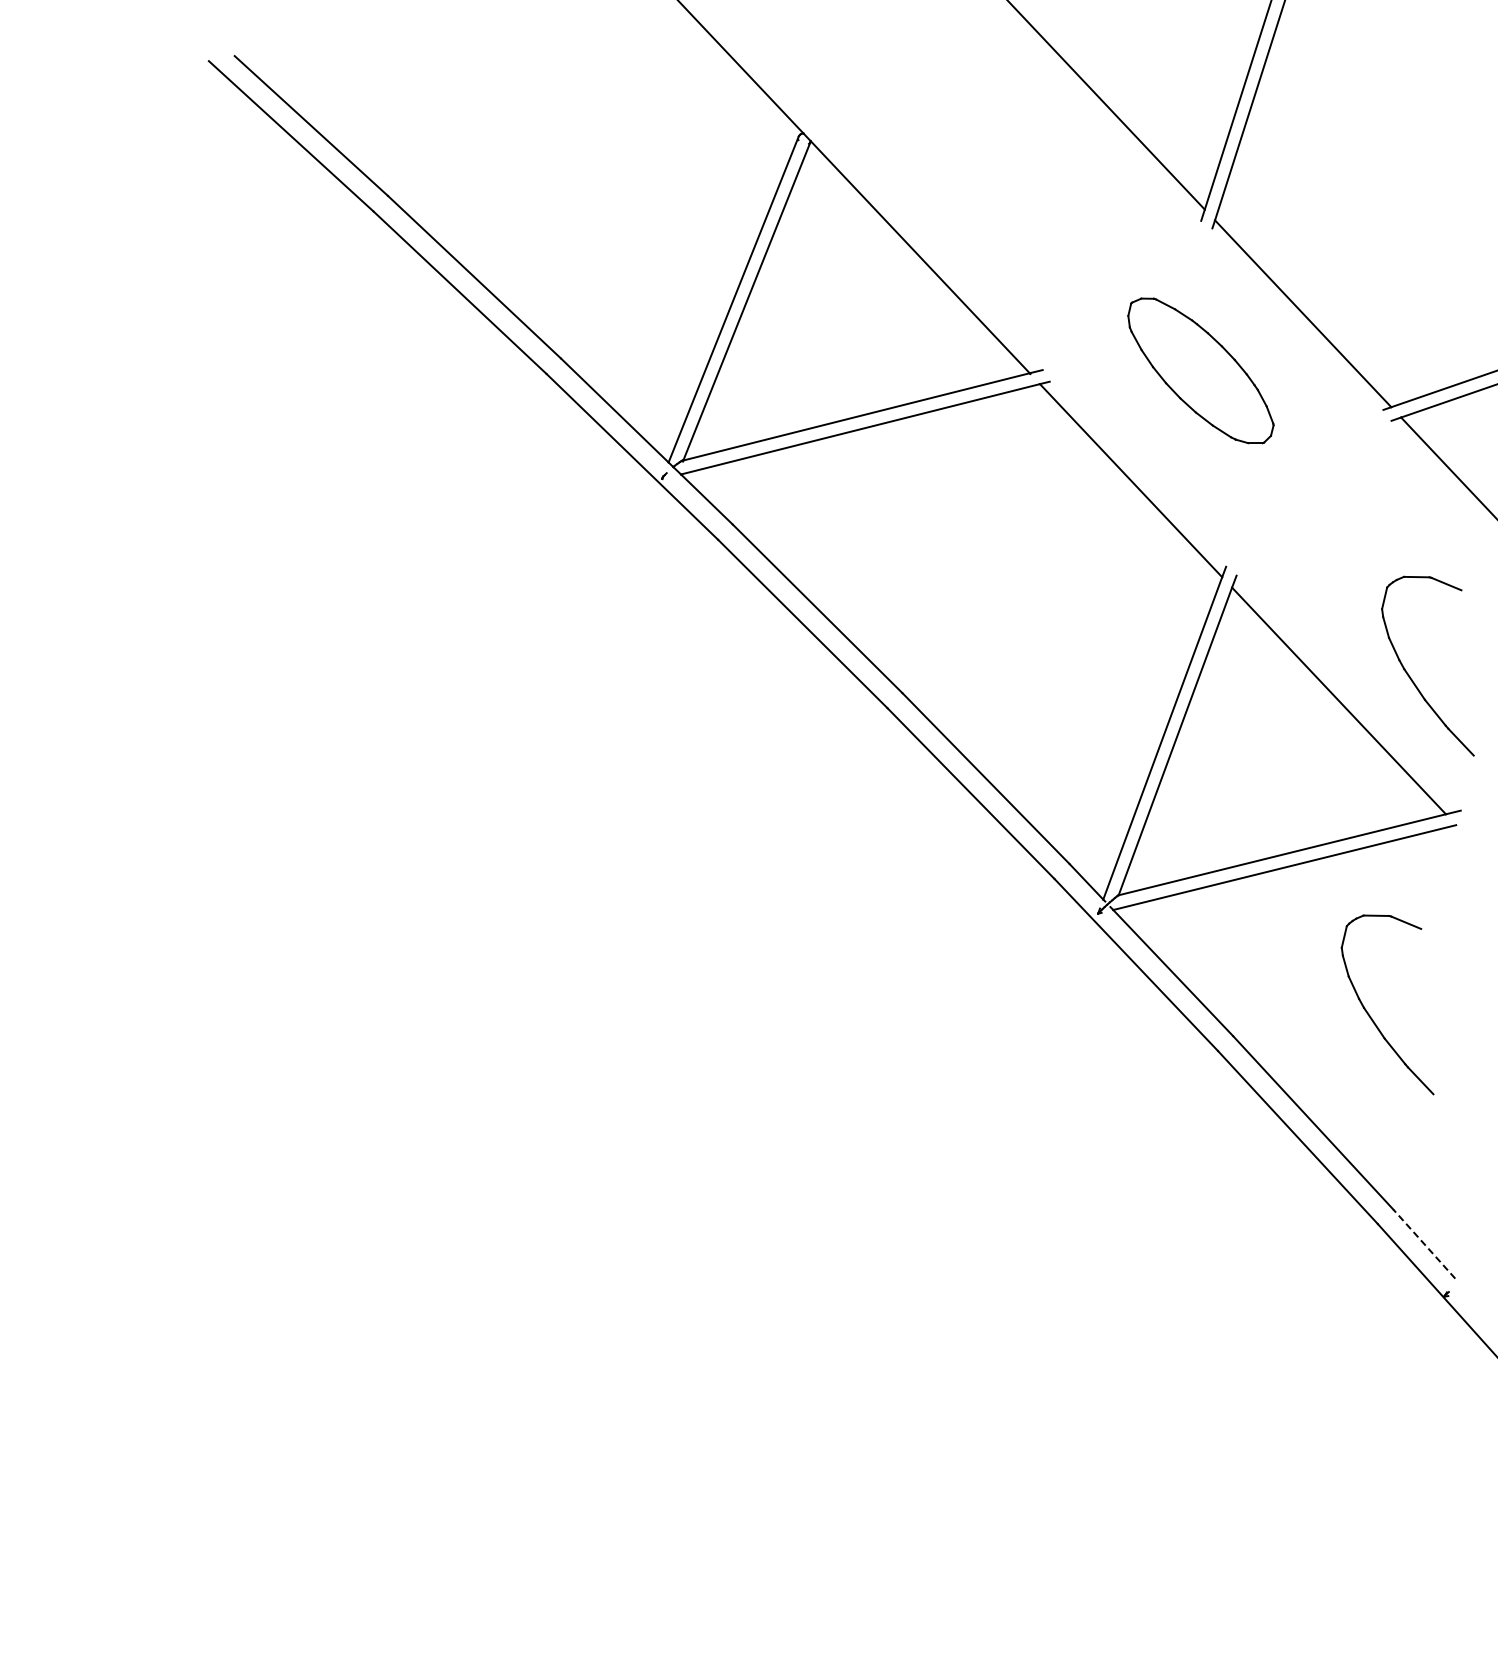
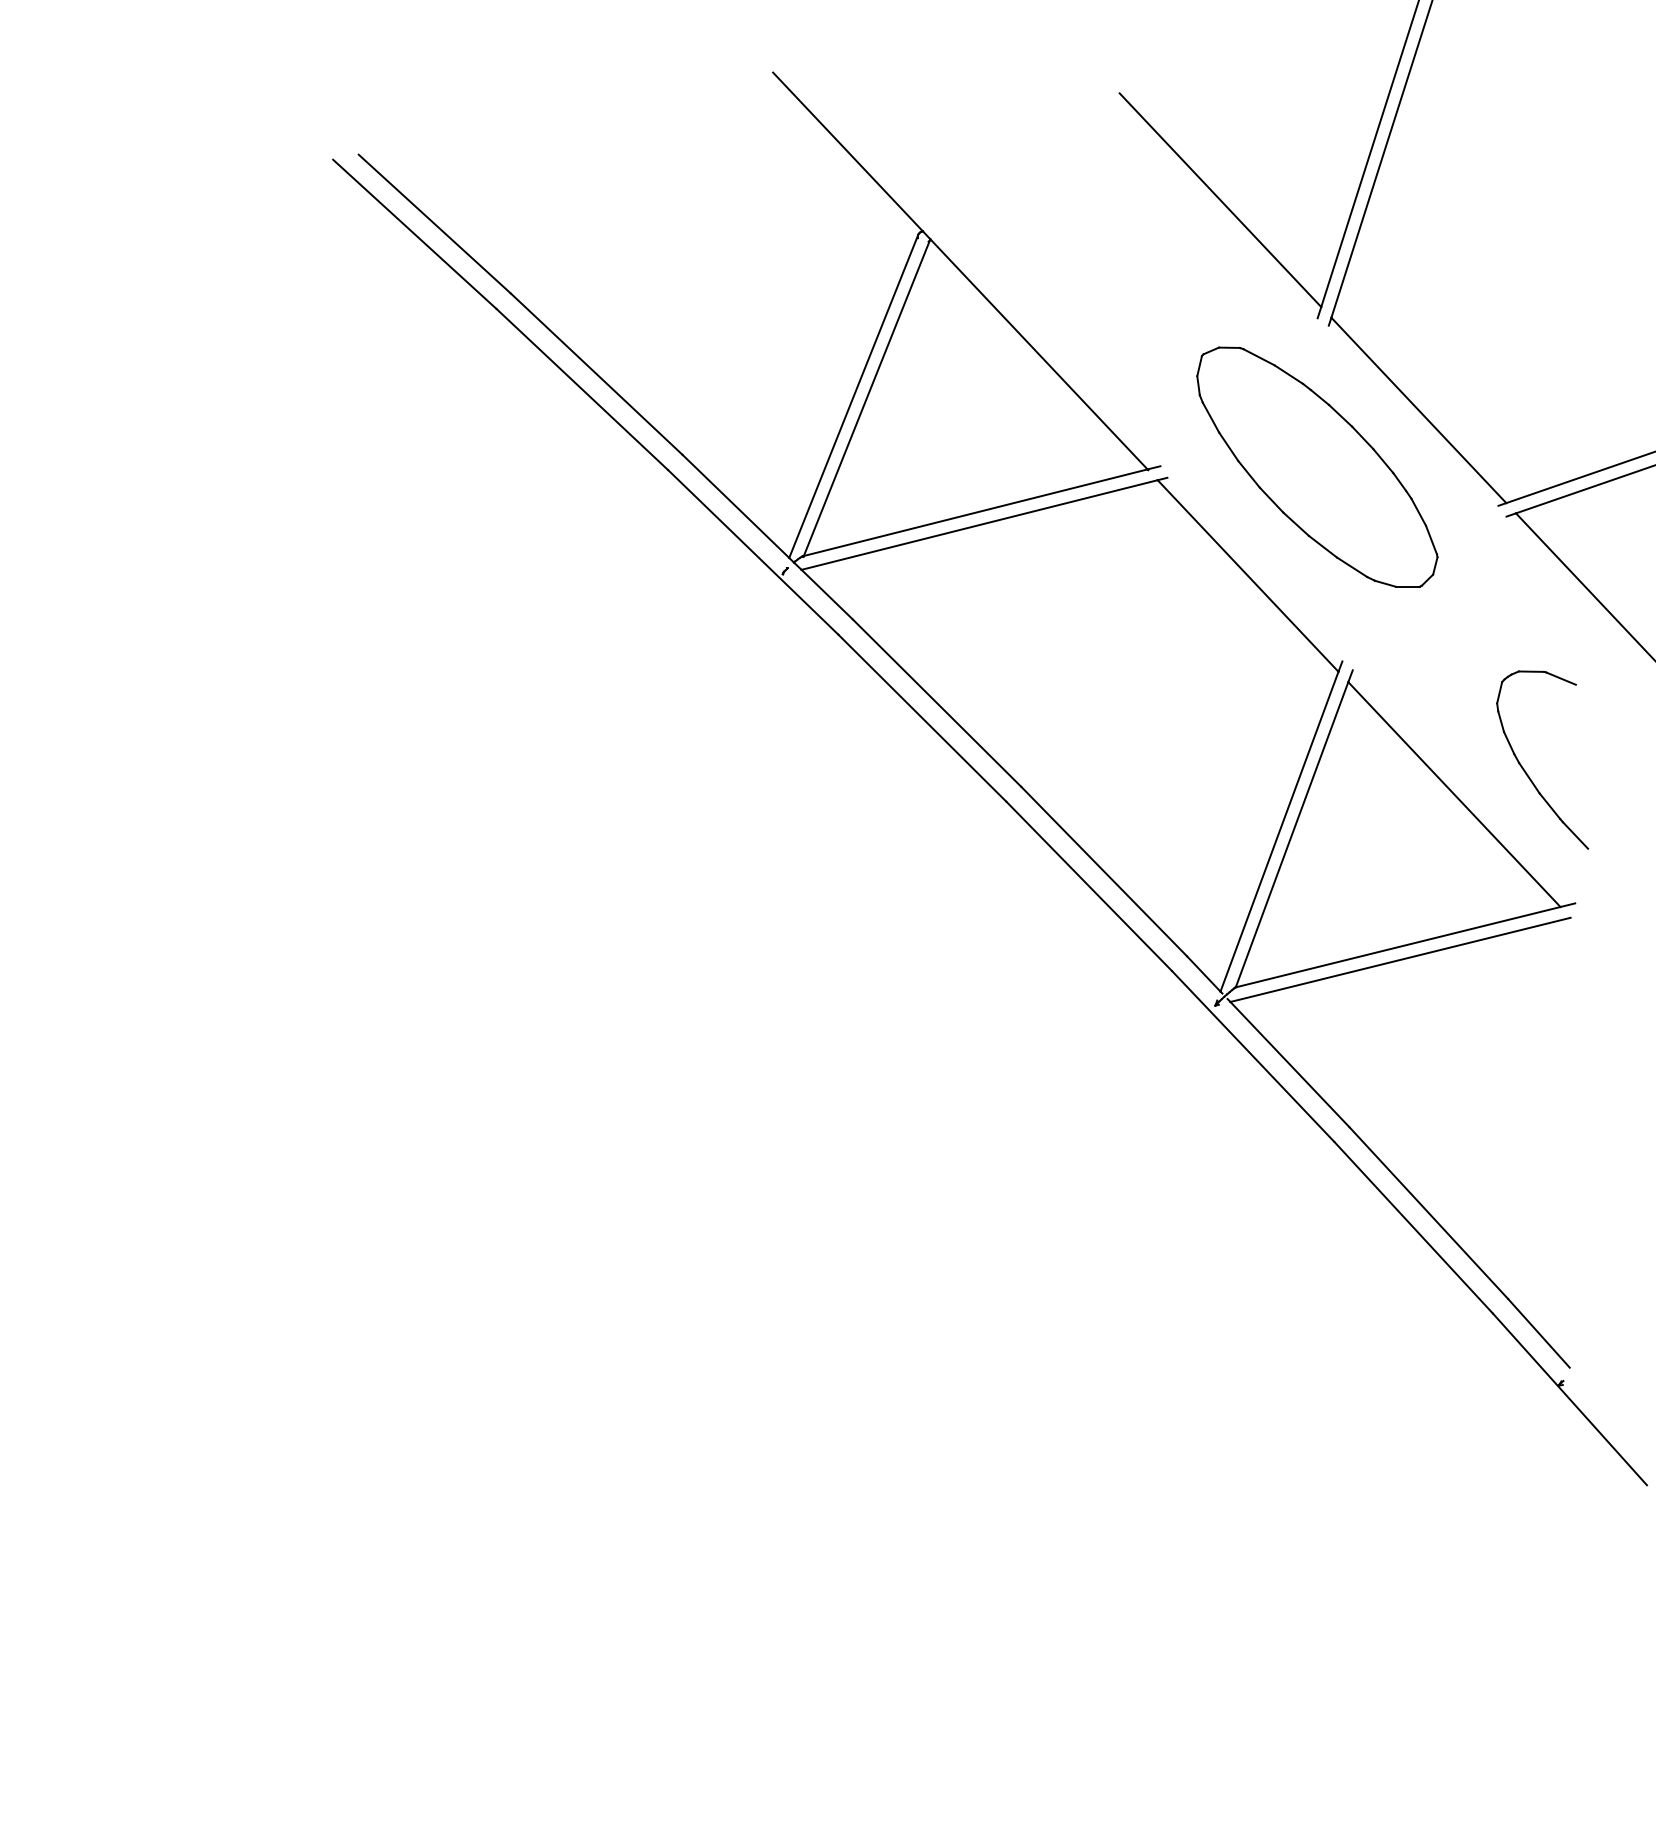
part: (1201, 370) -> (1317, 466), size x1.67
part: (1370, 1015) -> (1485, 1106), removed
line: (1423, 1243) -> (1538, 1332), dashed -> solid

